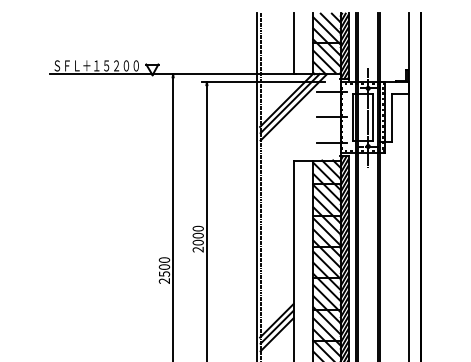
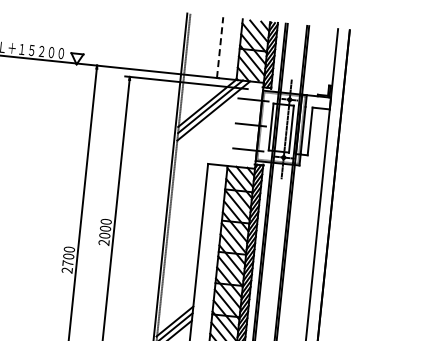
line: (293, 43) -> (220, 47), solid -> dashed
text: (164, 273) -> (68, 262), 2500 -> 2700

